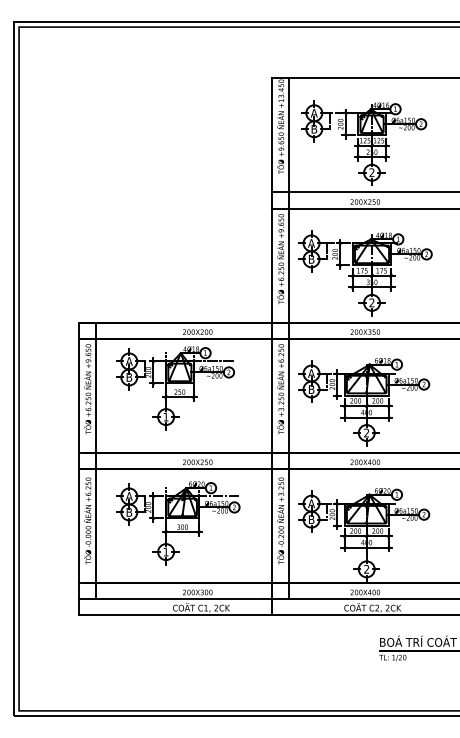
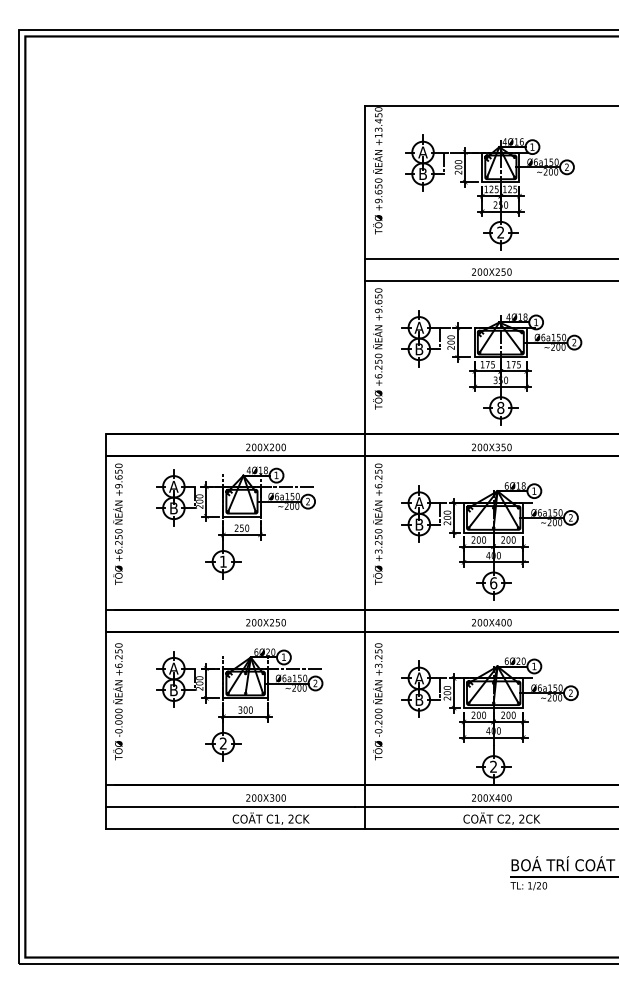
text: (371, 303) -> (500, 408), 2 -> 8
line: (289, 338) -> (389, 455), removed
text: (366, 433) -> (493, 583), 2 -> 6
line: (96, 460) -> (129, 620), removed
text: (165, 552) -> (222, 743), 1 -> 2

